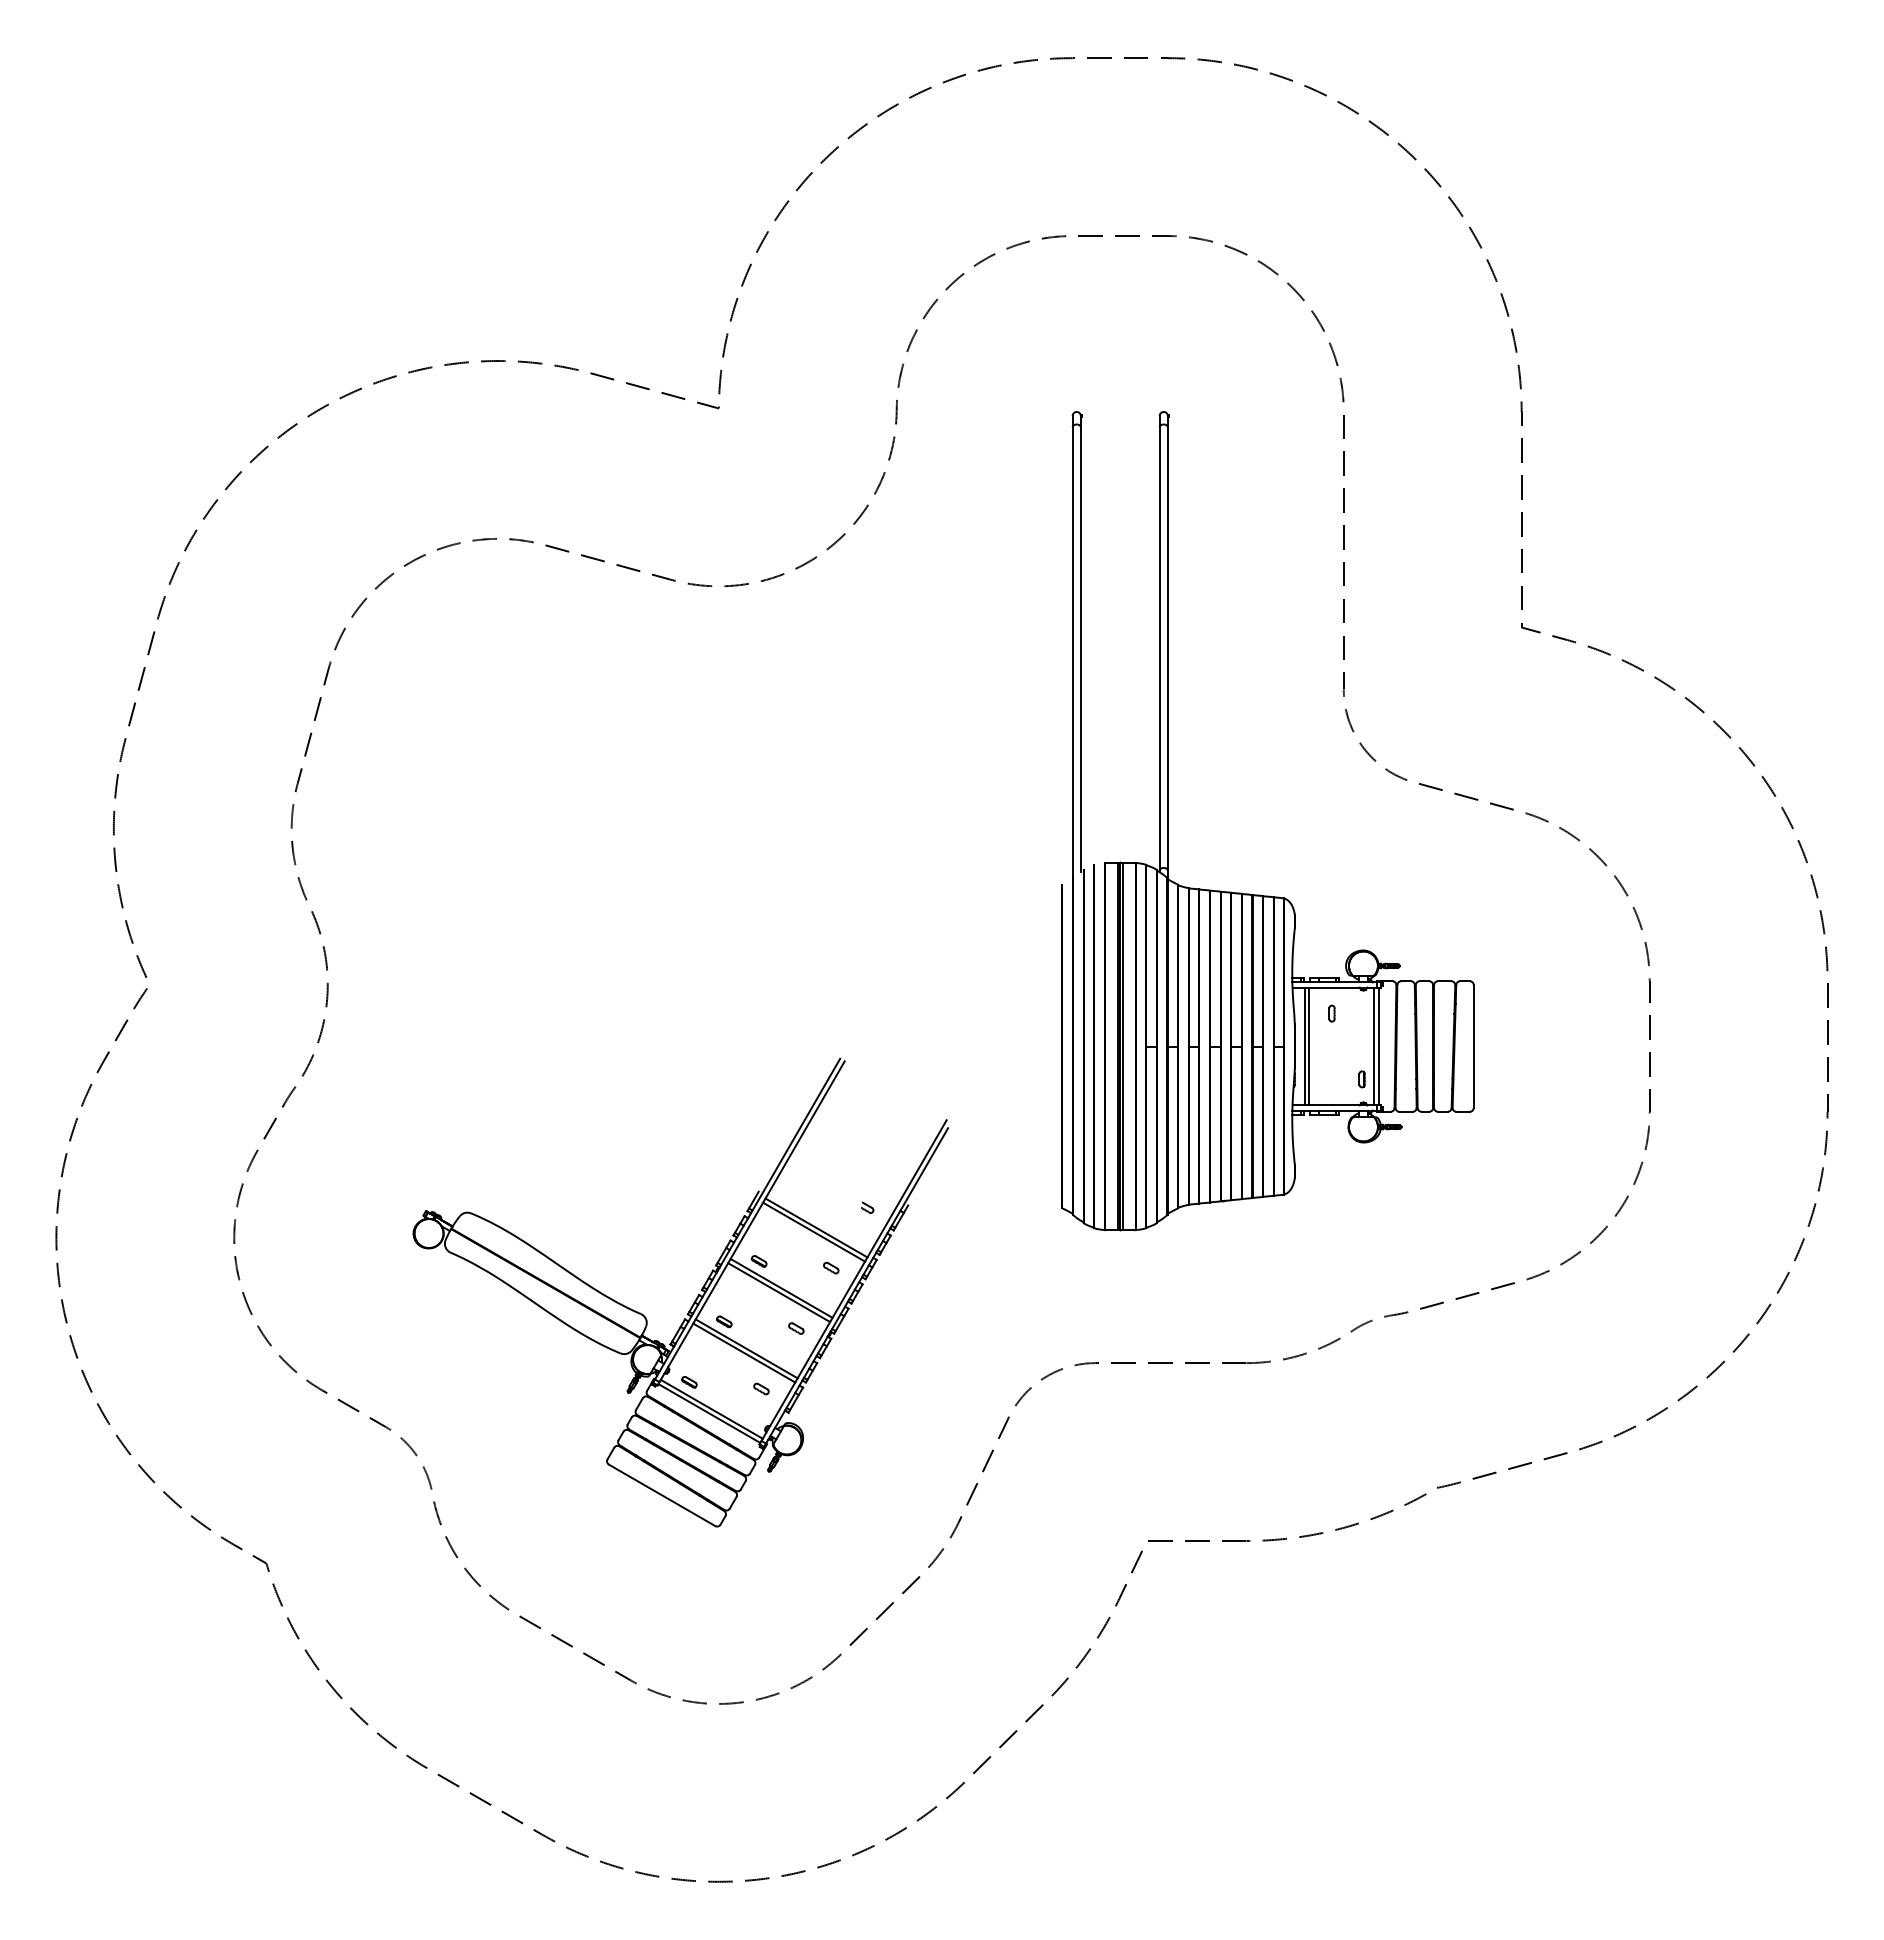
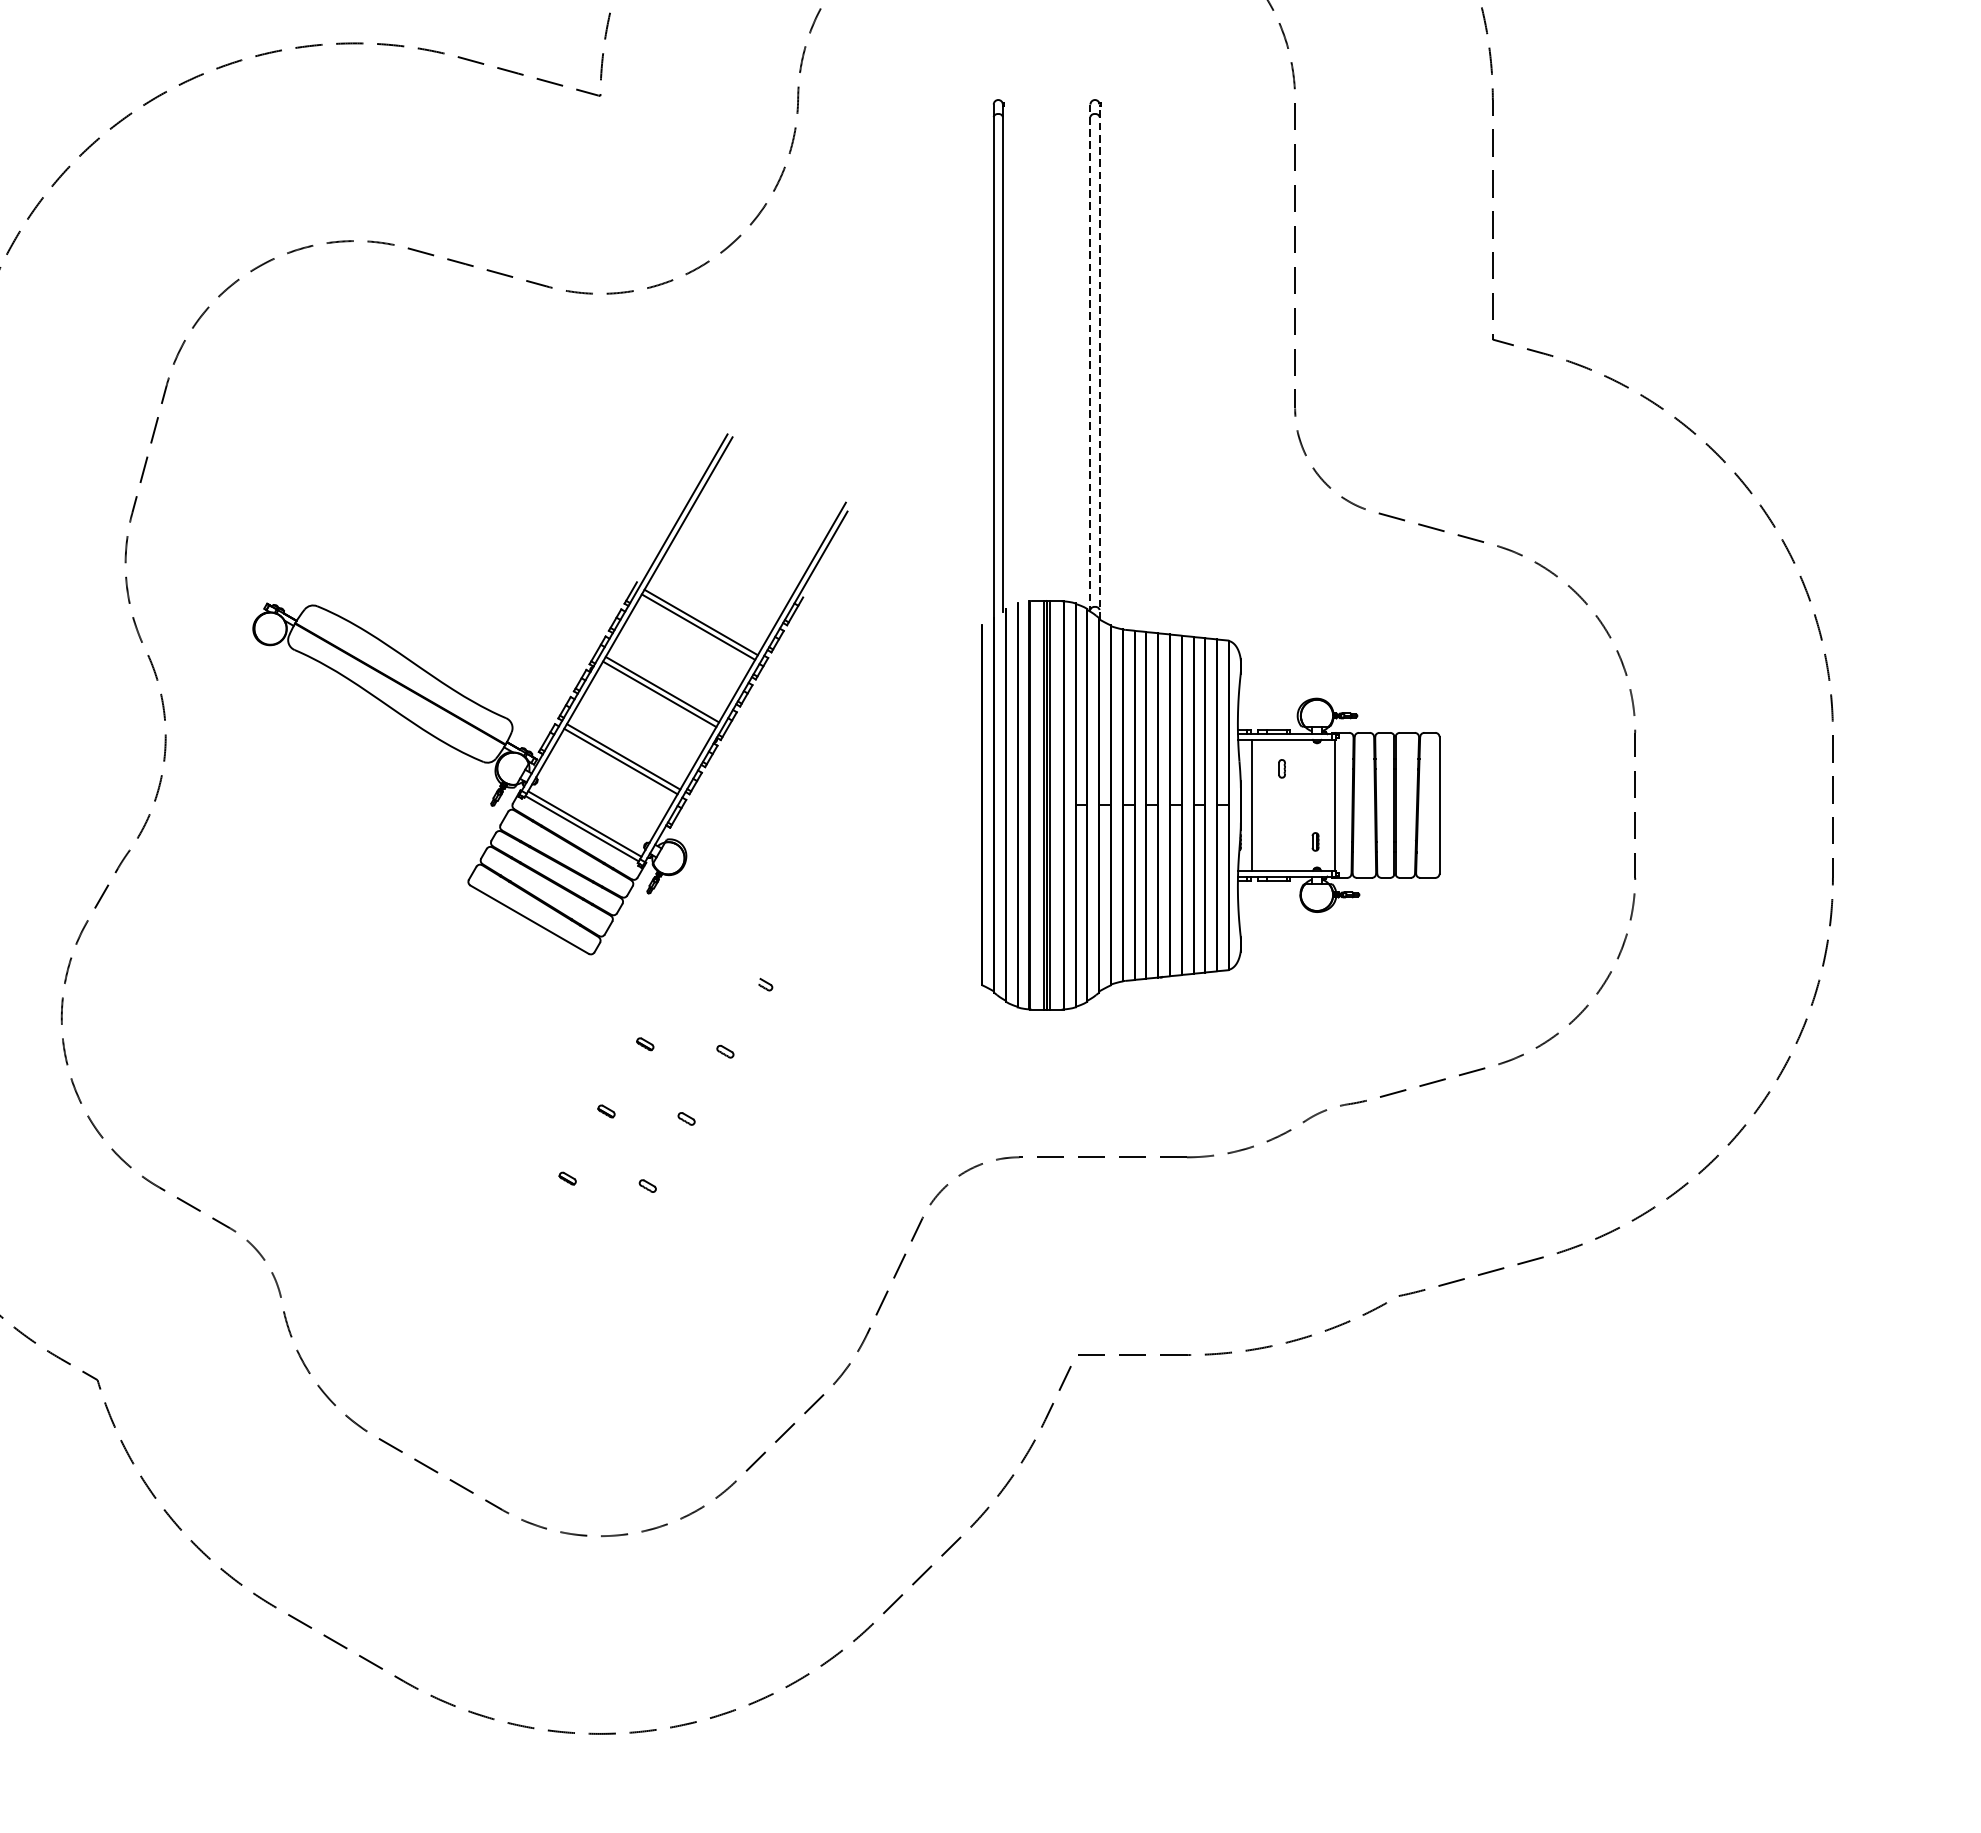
line: (1159, 644) -> (1090, 358), solid -> dashed
line: (1167, 647) -> (1099, 361), solid -> dashed
line: (1309, 1046) -> (1257, 805), removed
line: (1374, 1046) -> (1329, 805), removed
part: (694, 1300) -> (565, 703), moved

